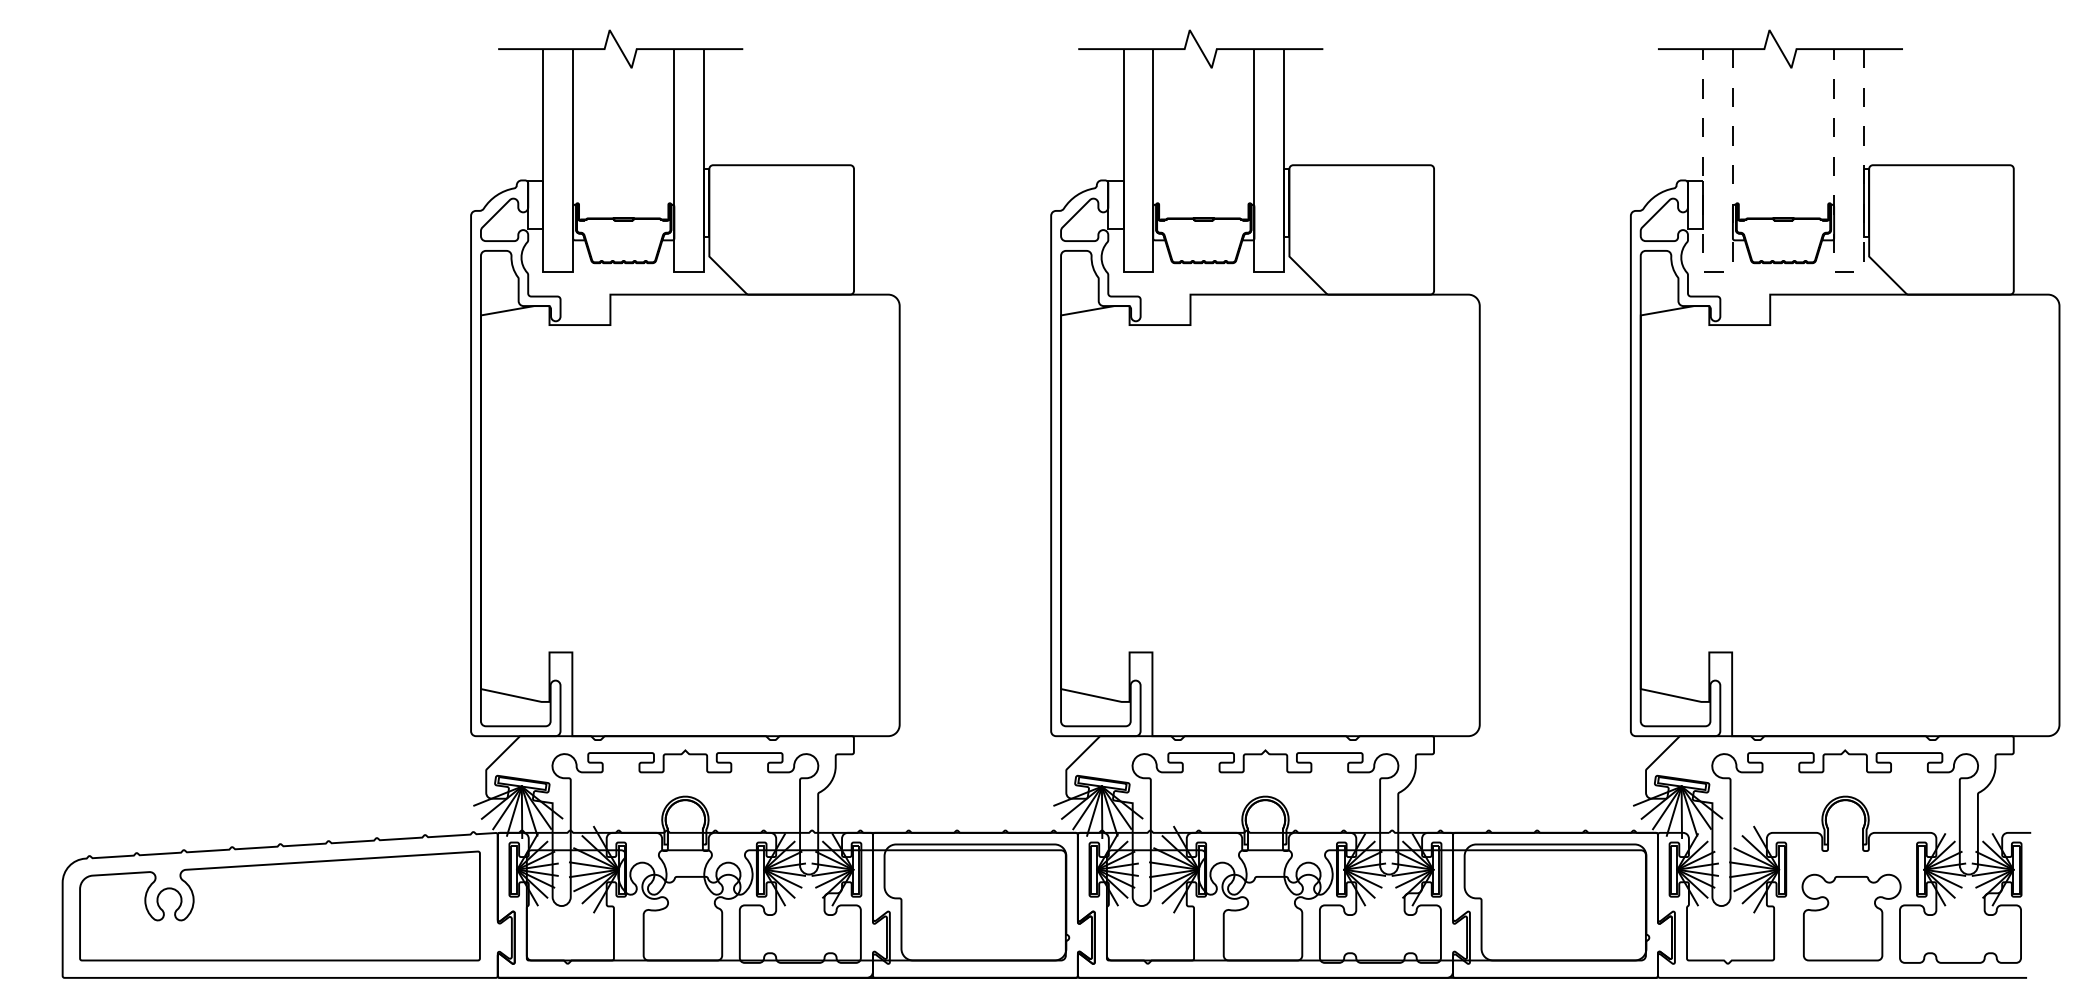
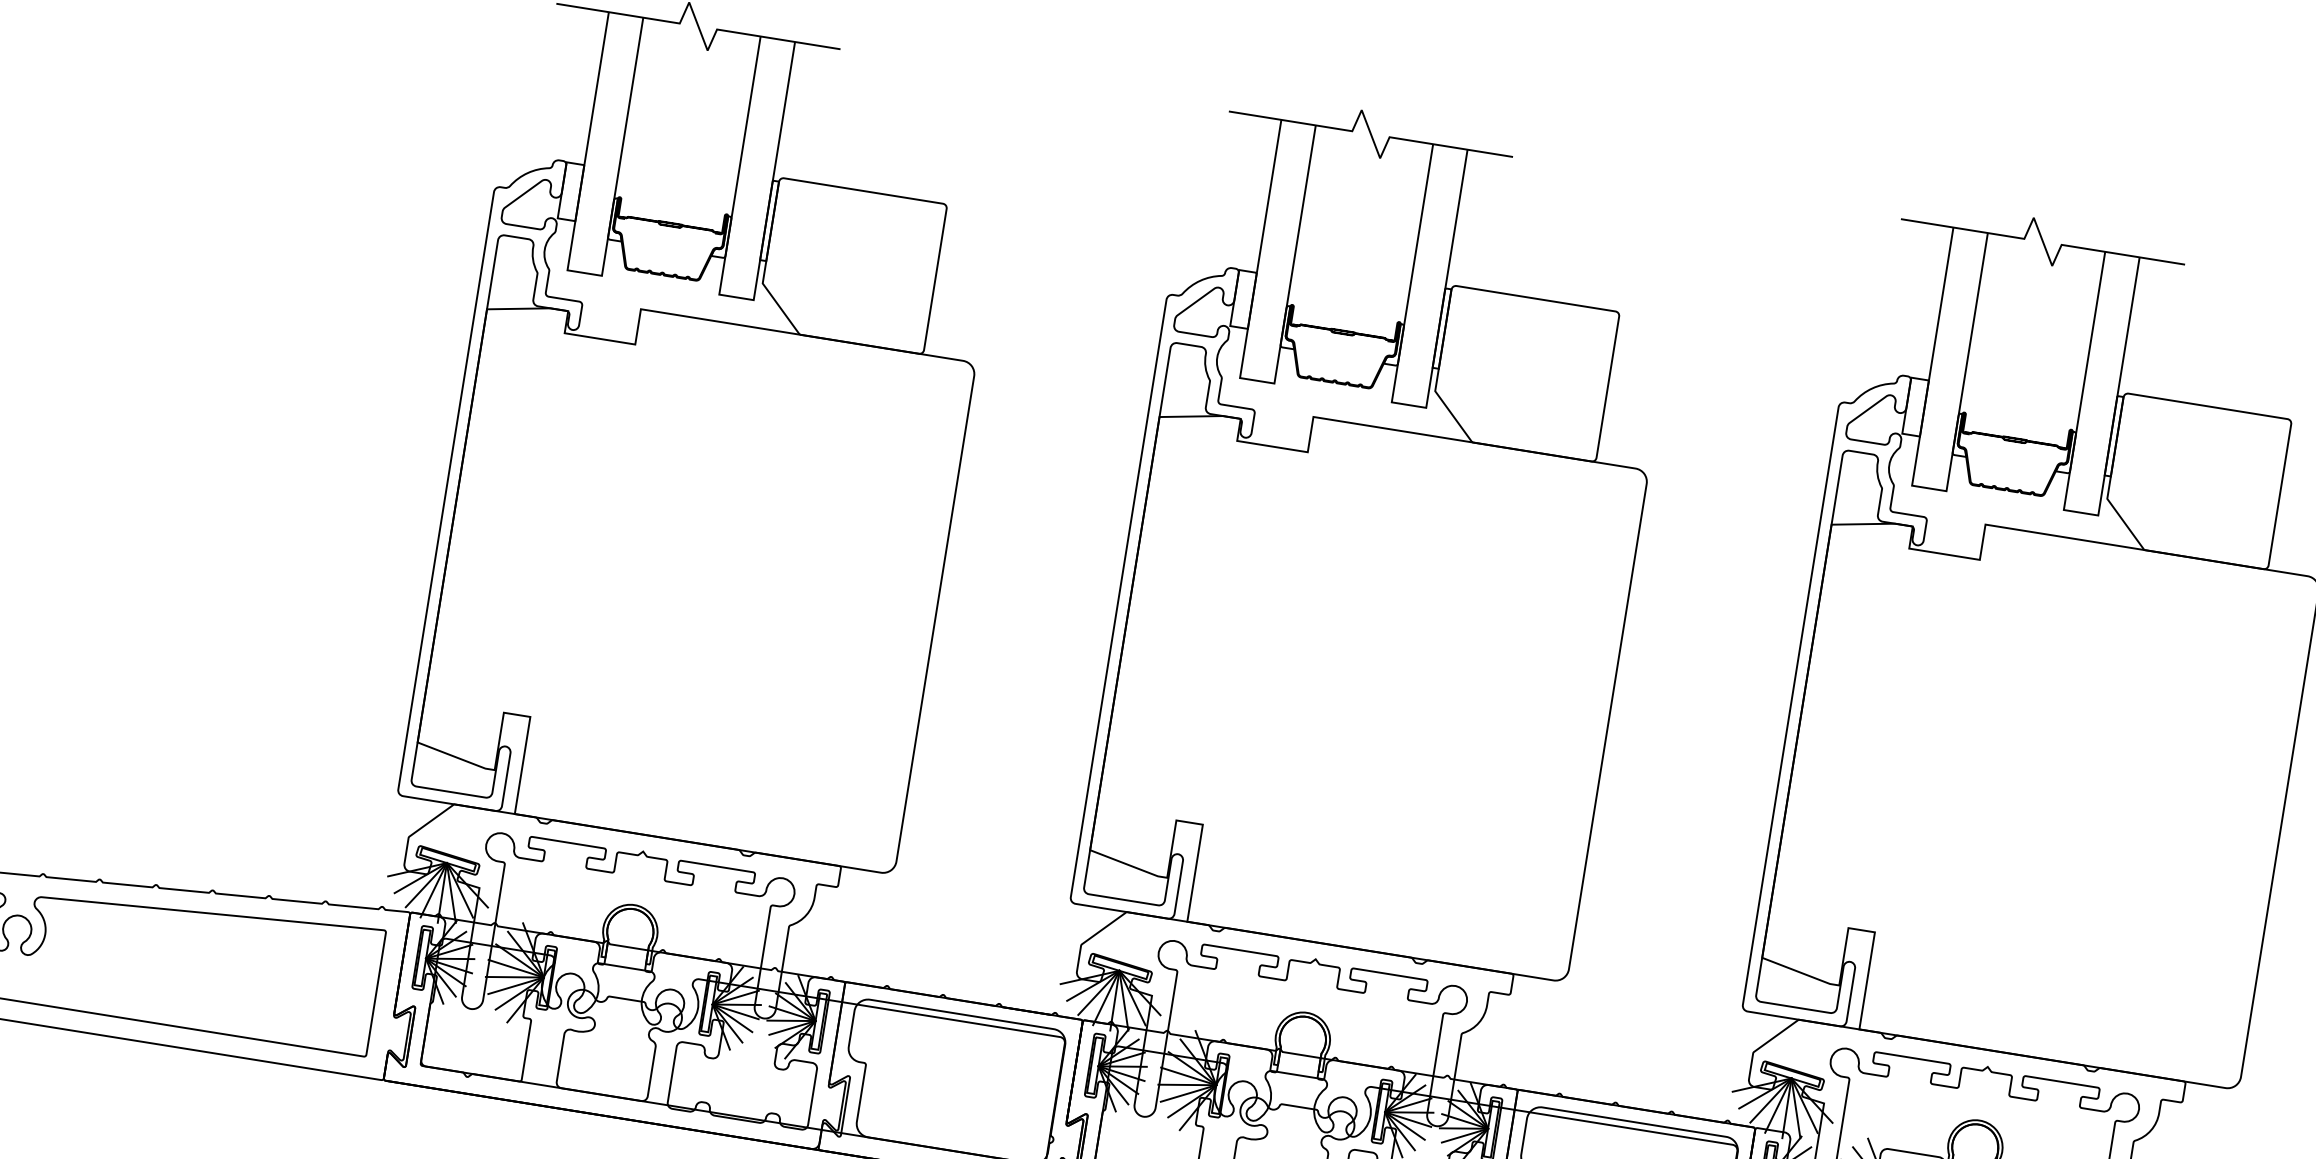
line: (1718, 271) -> (1929, 488), dashed -> solid
line: (1848, 271) -> (2080, 512), dashed -> solid

